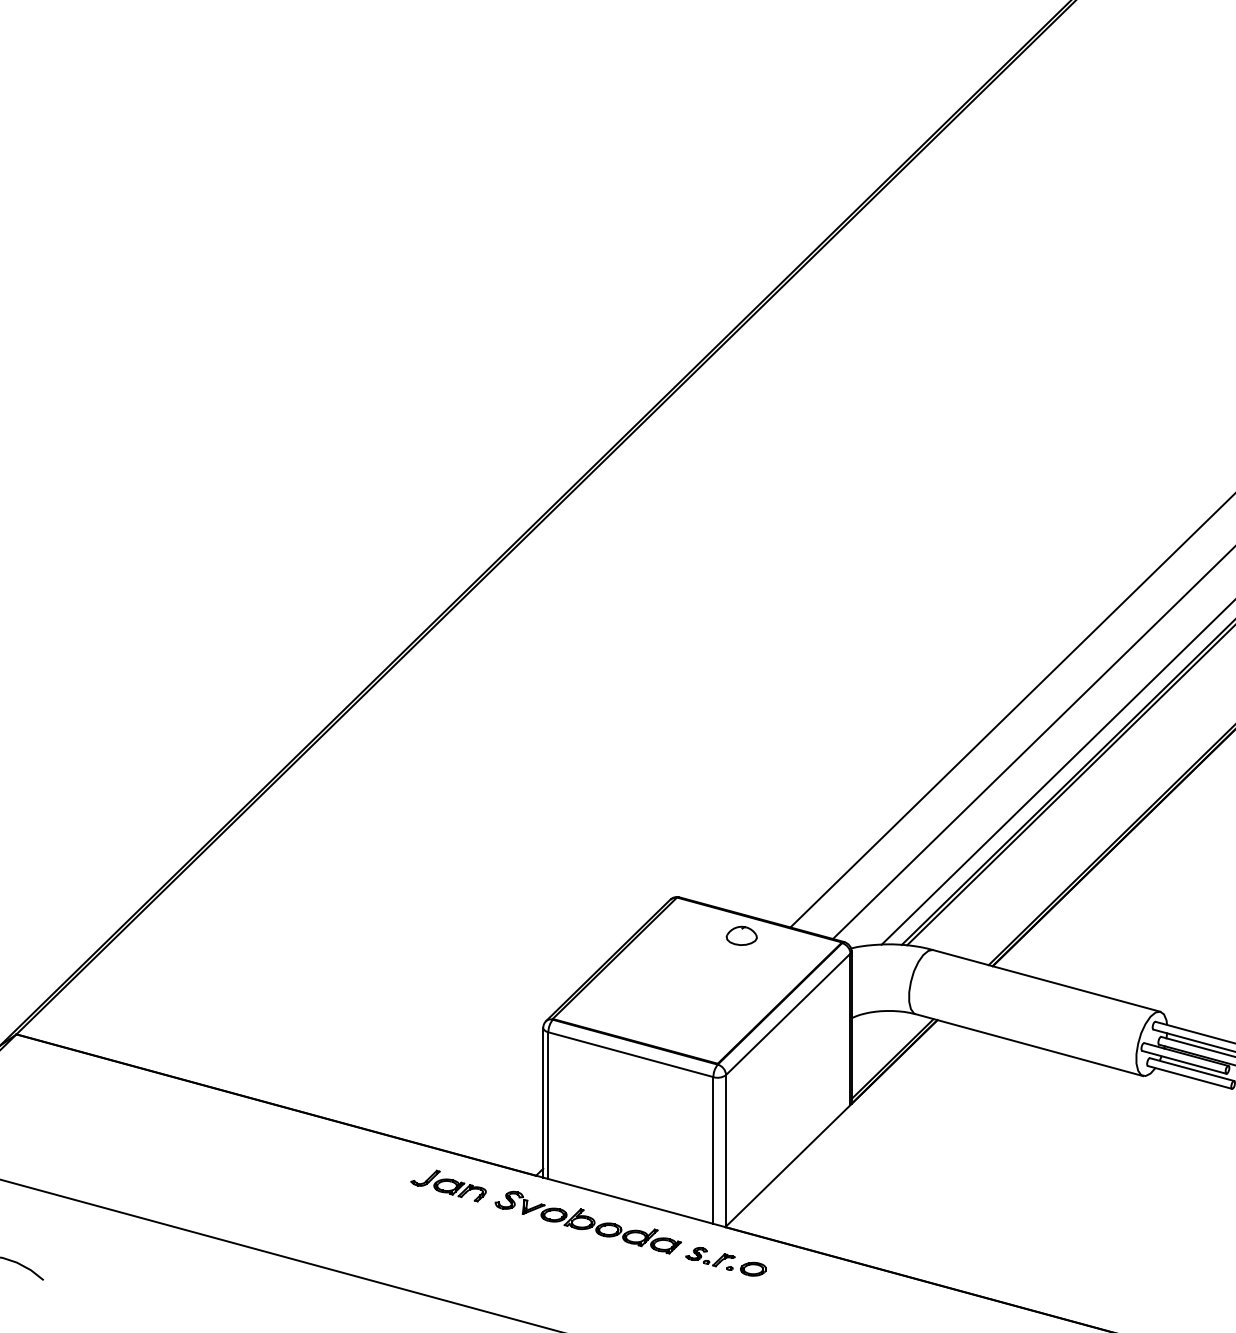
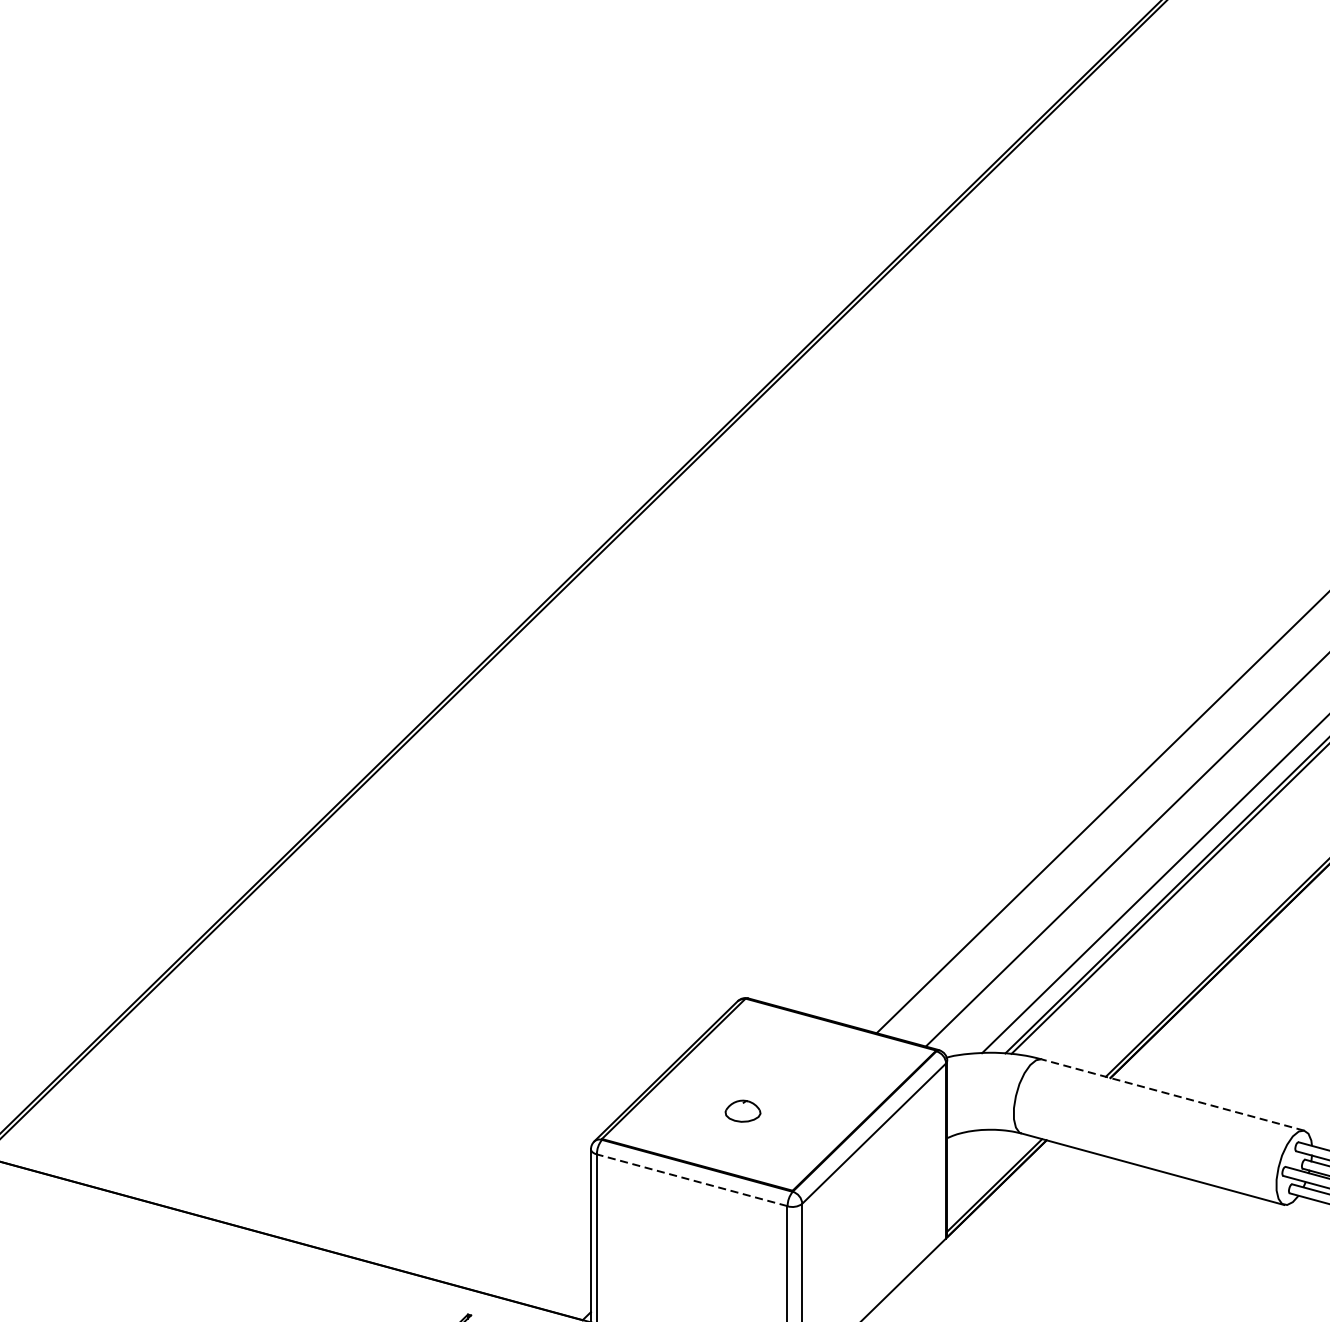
part: (741, 935) -> (742, 1110), moved
line: (1046, 980) -> (1172, 1094), solid -> dashed
line: (630, 1054) -> (691, 1180), solid -> dashed

